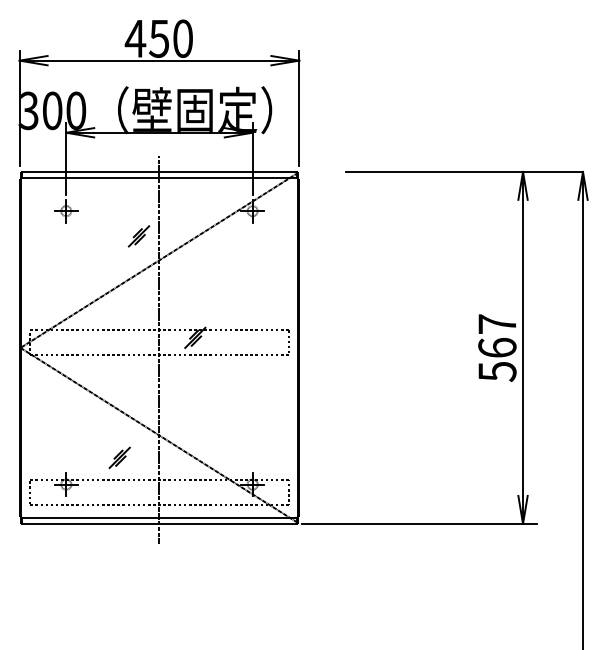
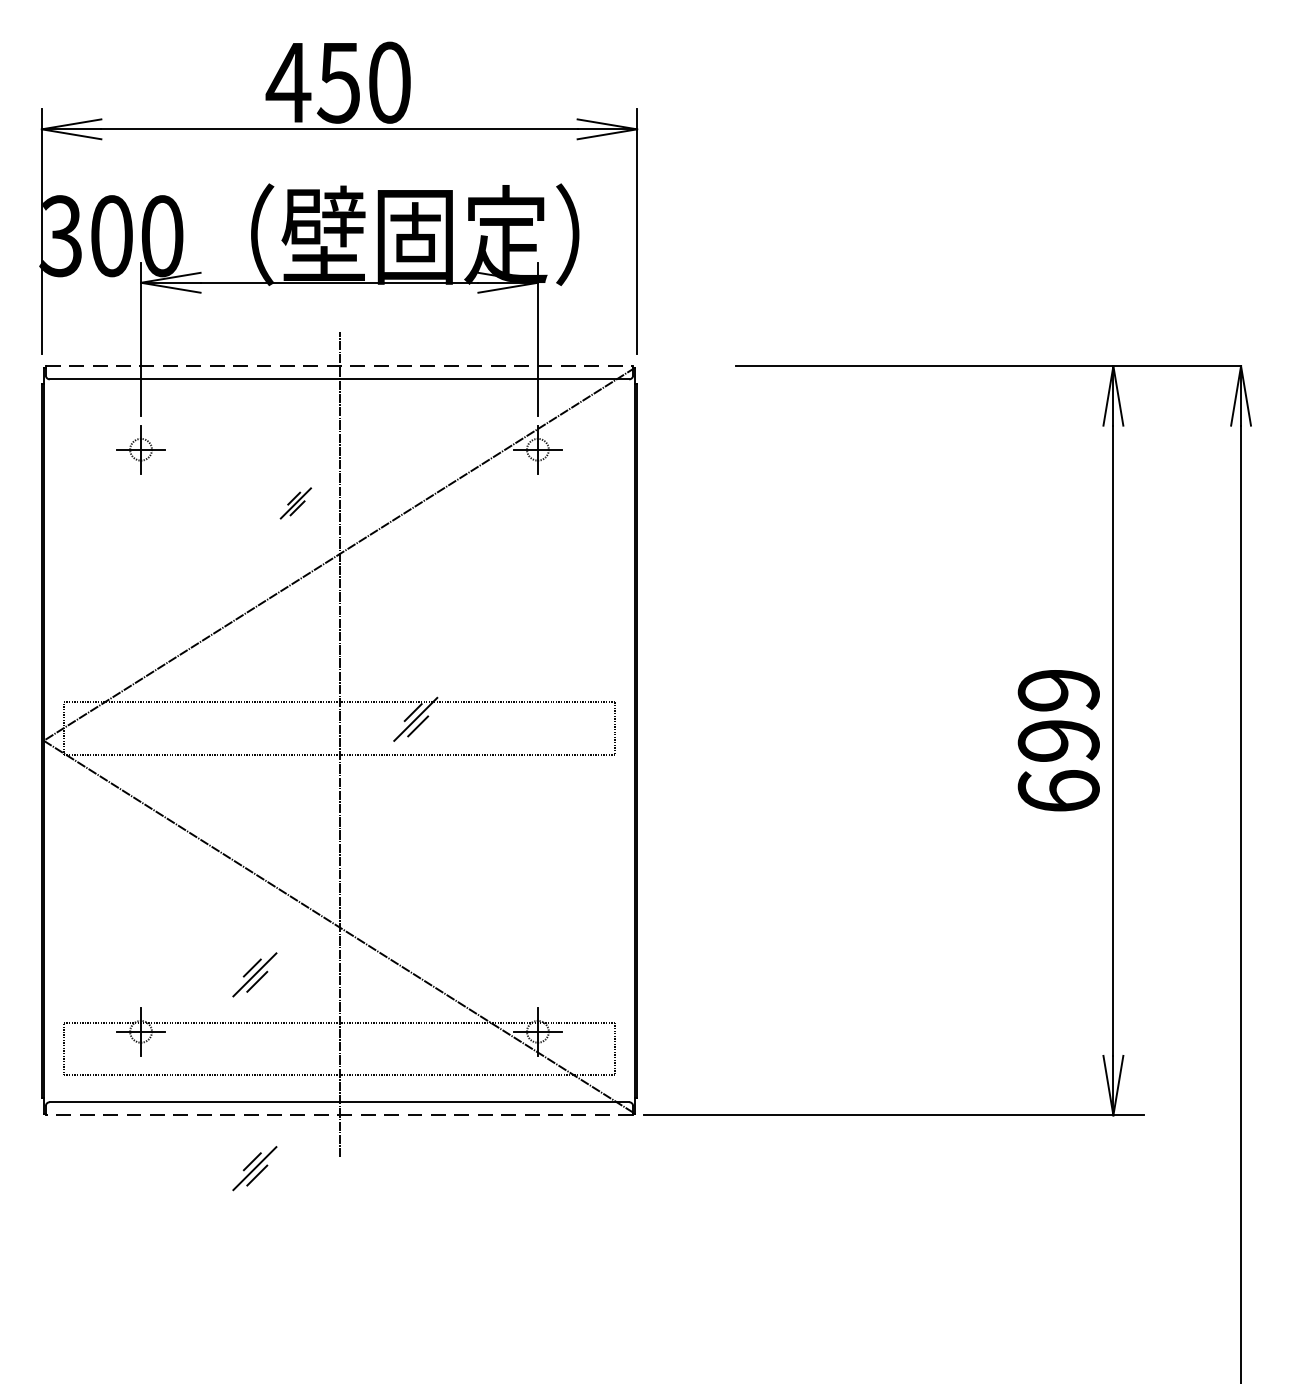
line: (159, 171) -> (339, 365), solid -> dashed
part: (138, 236) -> (294, 503), size x0.7
text: (497, 348) -> (1059, 742), 567 -> 699
line: (159, 523) -> (339, 1114), solid -> dashed
part: (119, 548) -> (254, 1167), added

